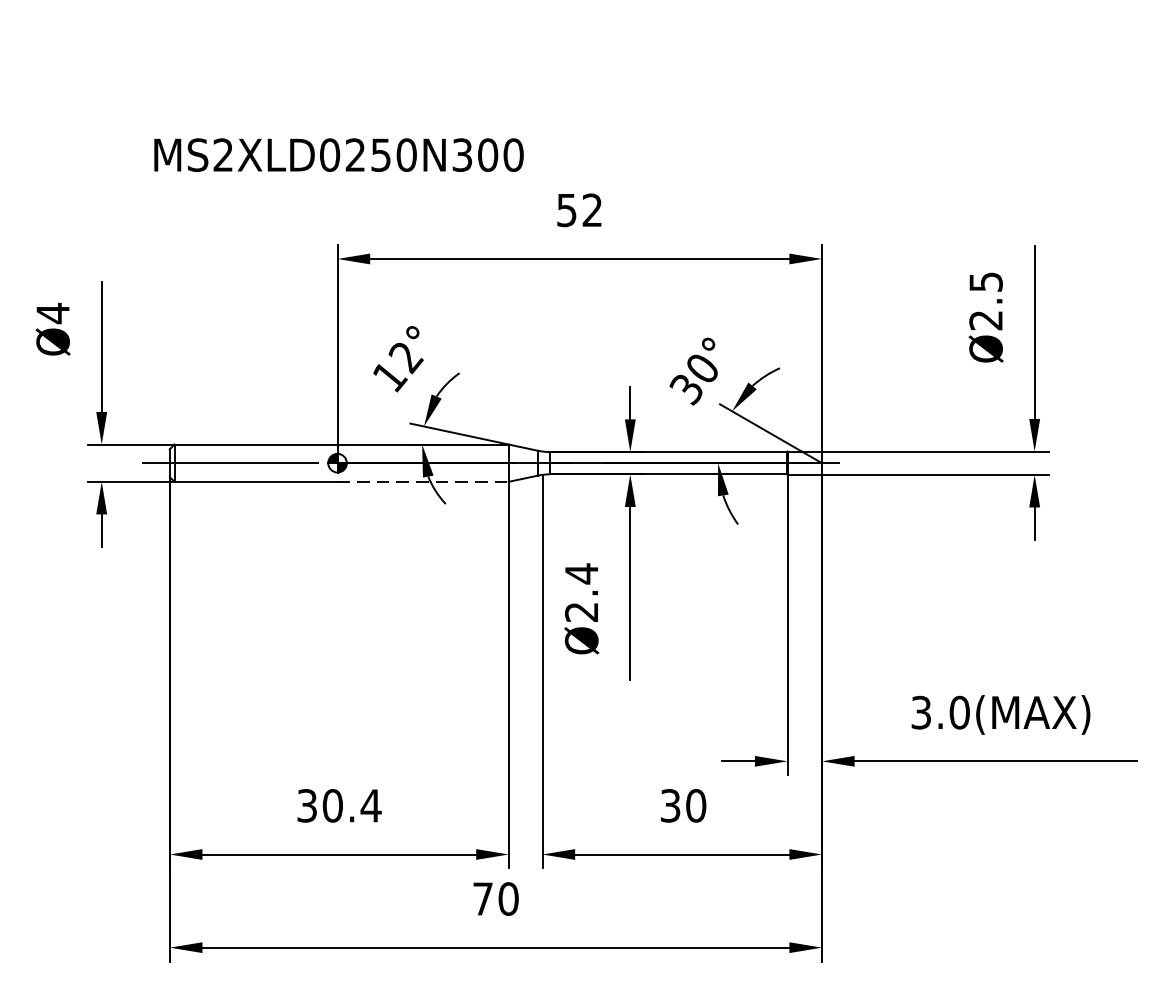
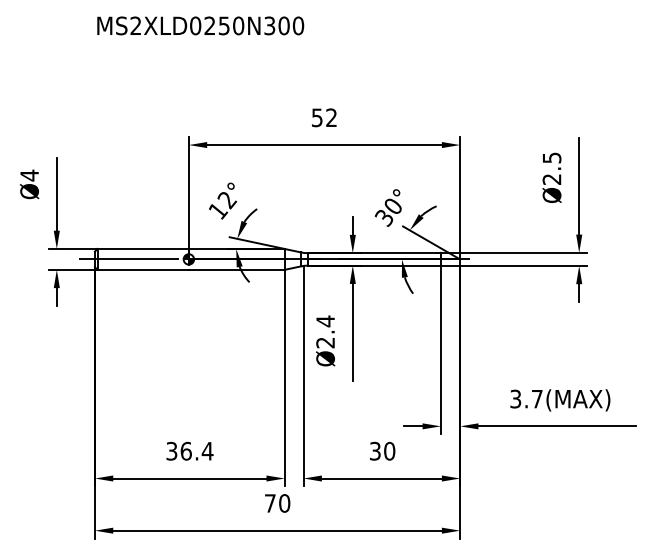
text: (338, 154) -> (200, 25), moved
line: (422, 481) -> (236, 269), dashed -> solid
text: (958, 711) -> (536, 398), 3.0(MAX) -> 3.7(MAX)
text: (331, 804) -> (185, 450), 30.4 -> 36.4

